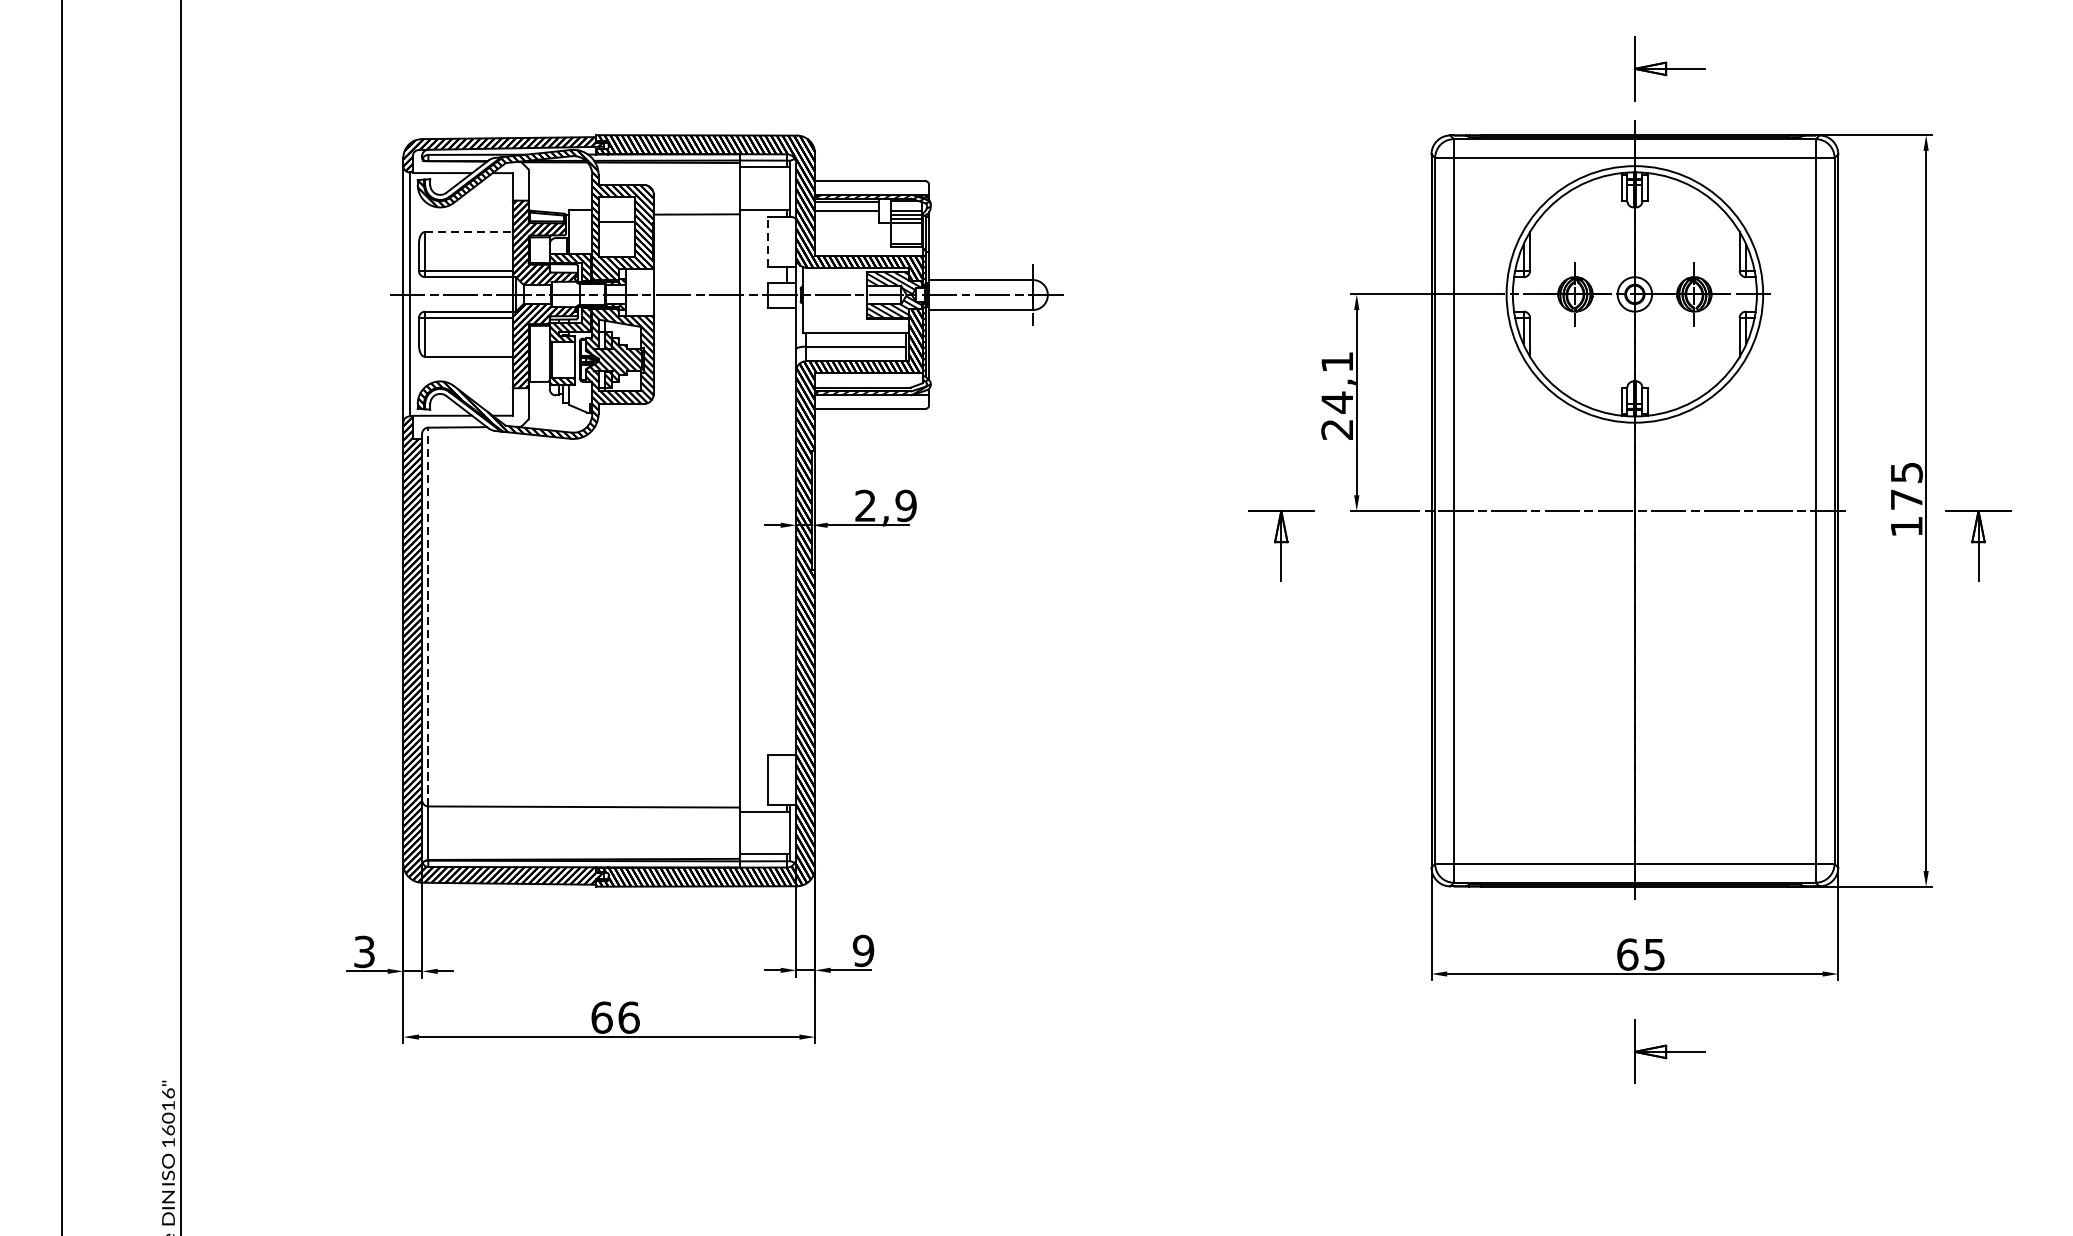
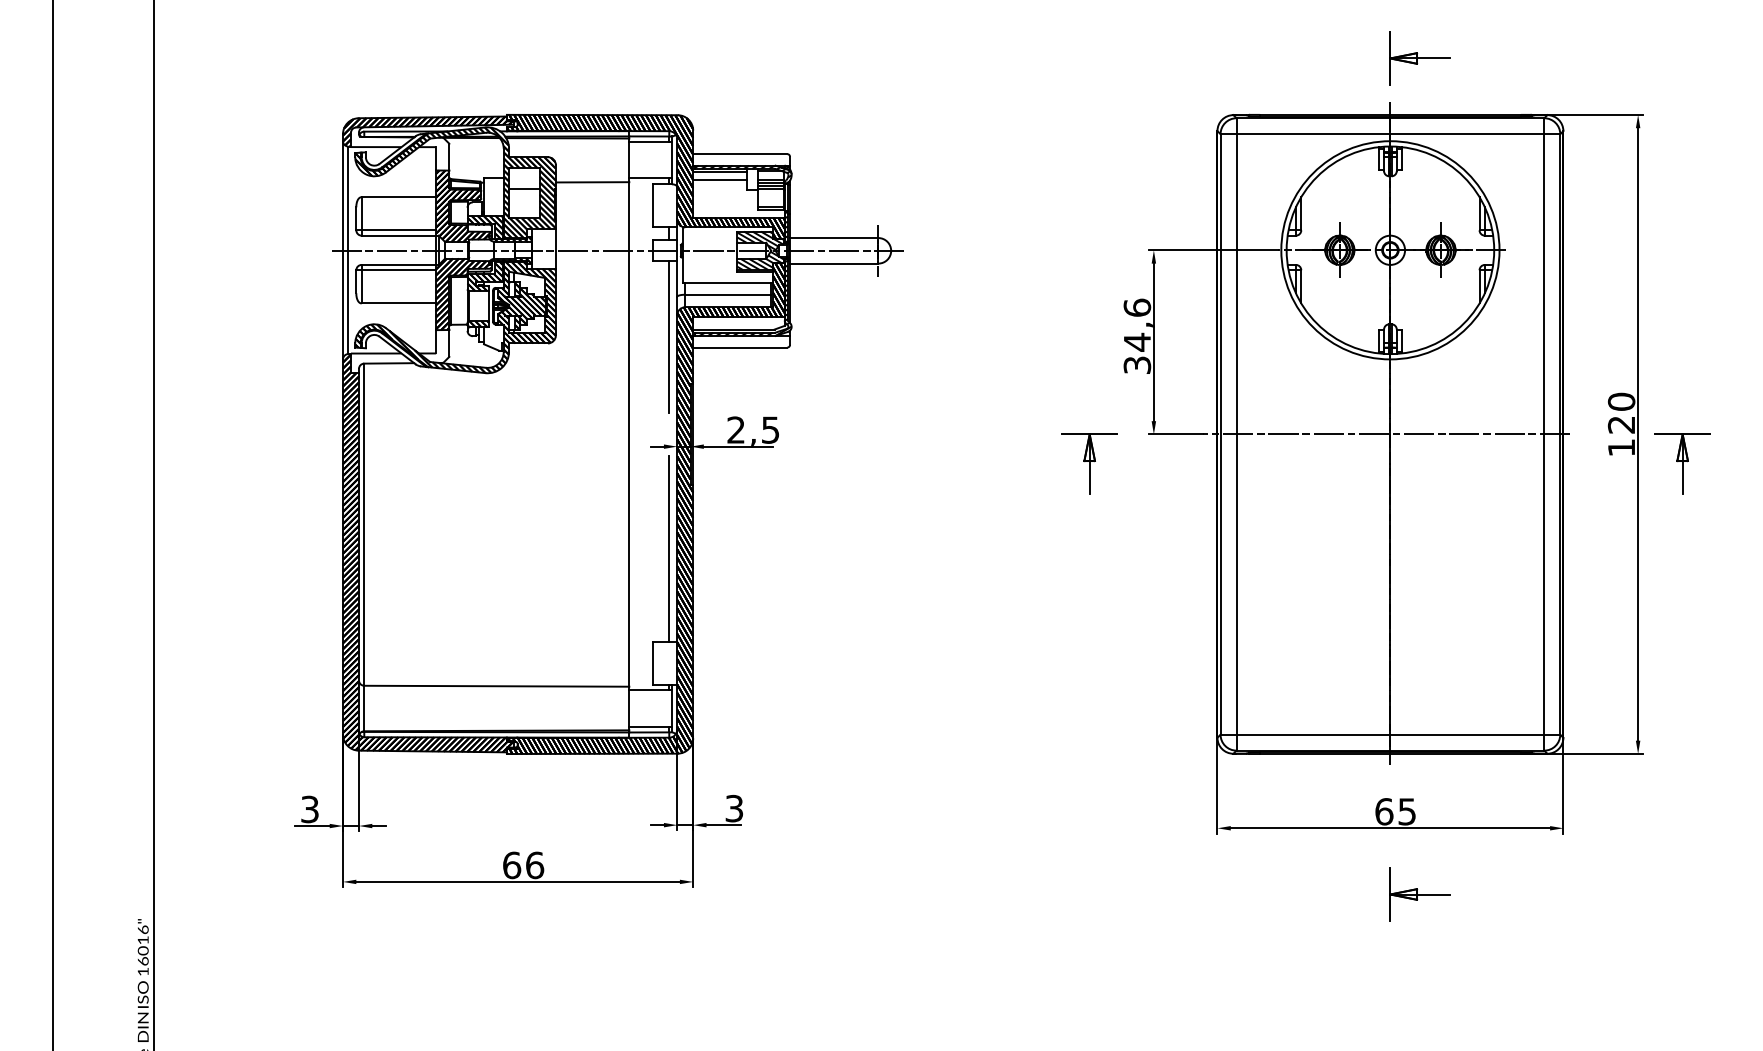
line: (469, 232) -> (399, 197), dashed -> solid
line: (768, 241) -> (653, 205), dashed -> solid
text: (1337, 395) -> (1137, 336), 24,1 -> 34,6
line: (787, 396) -> (669, 337), added
text: (1906, 485) -> (1621, 412), 175 -> 120
text: (905, 505) -> (770, 429), 2,9 -> 2,5
line: (428, 616) -> (364, 524), dashed -> solid
line: (787, 645) -> (669, 548), added
text: (863, 950) -> (734, 808), 9 -> 3

